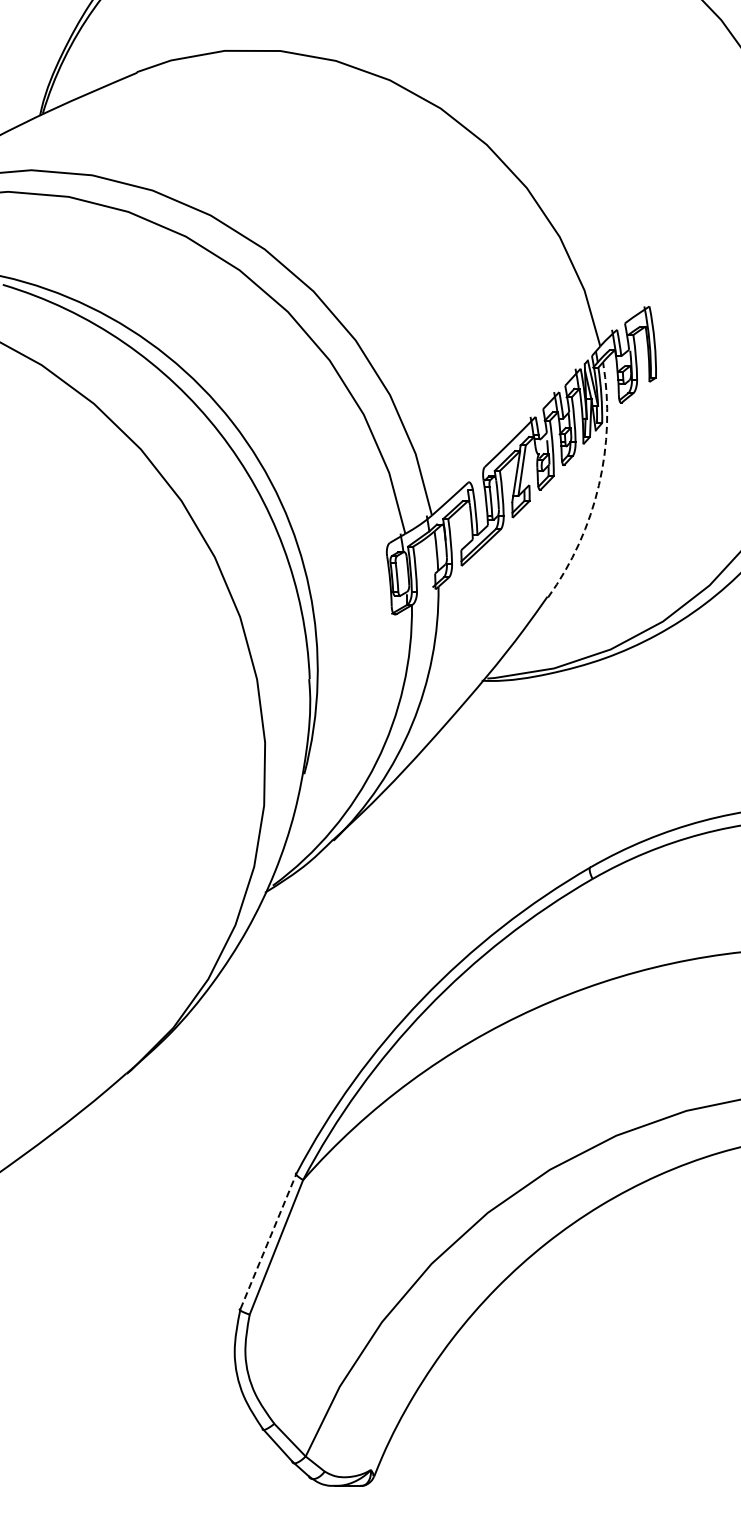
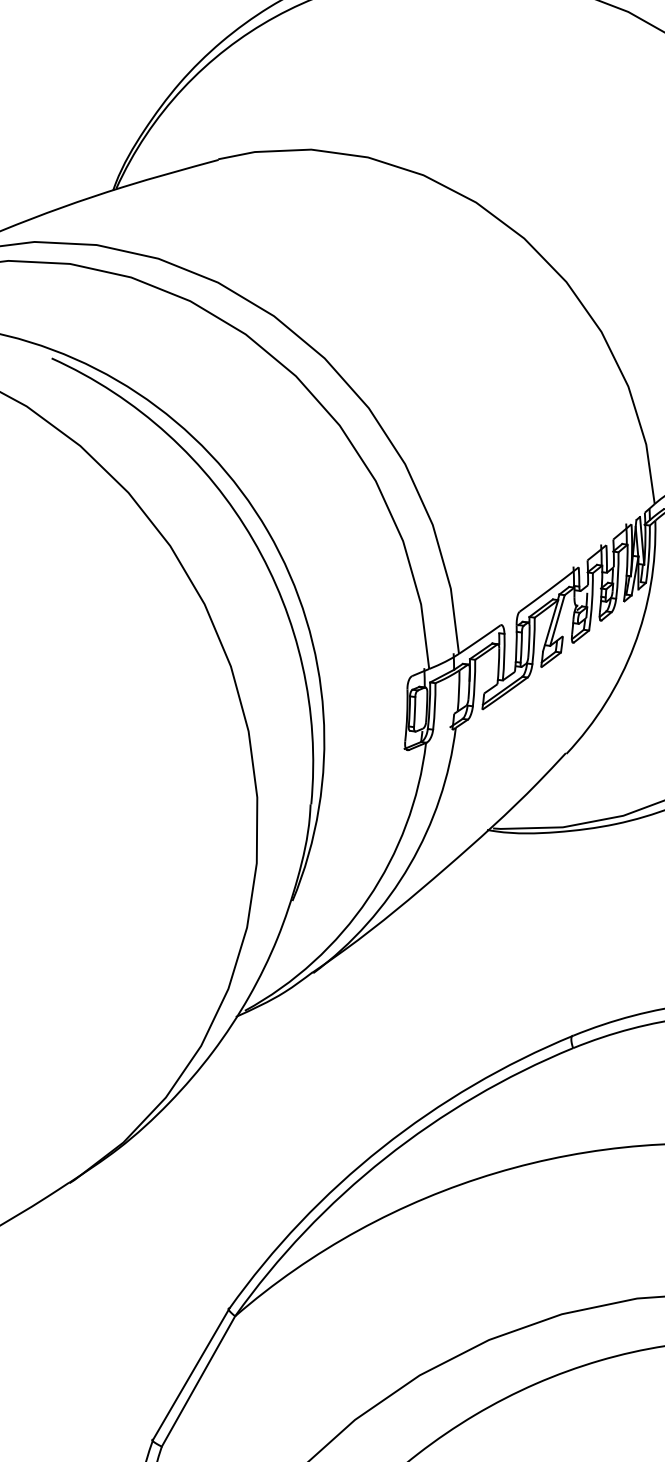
arc: (598, 485) -> (633, 646), dashed -> solid
line: (268, 1240) -> (191, 1373), dashed -> solid

